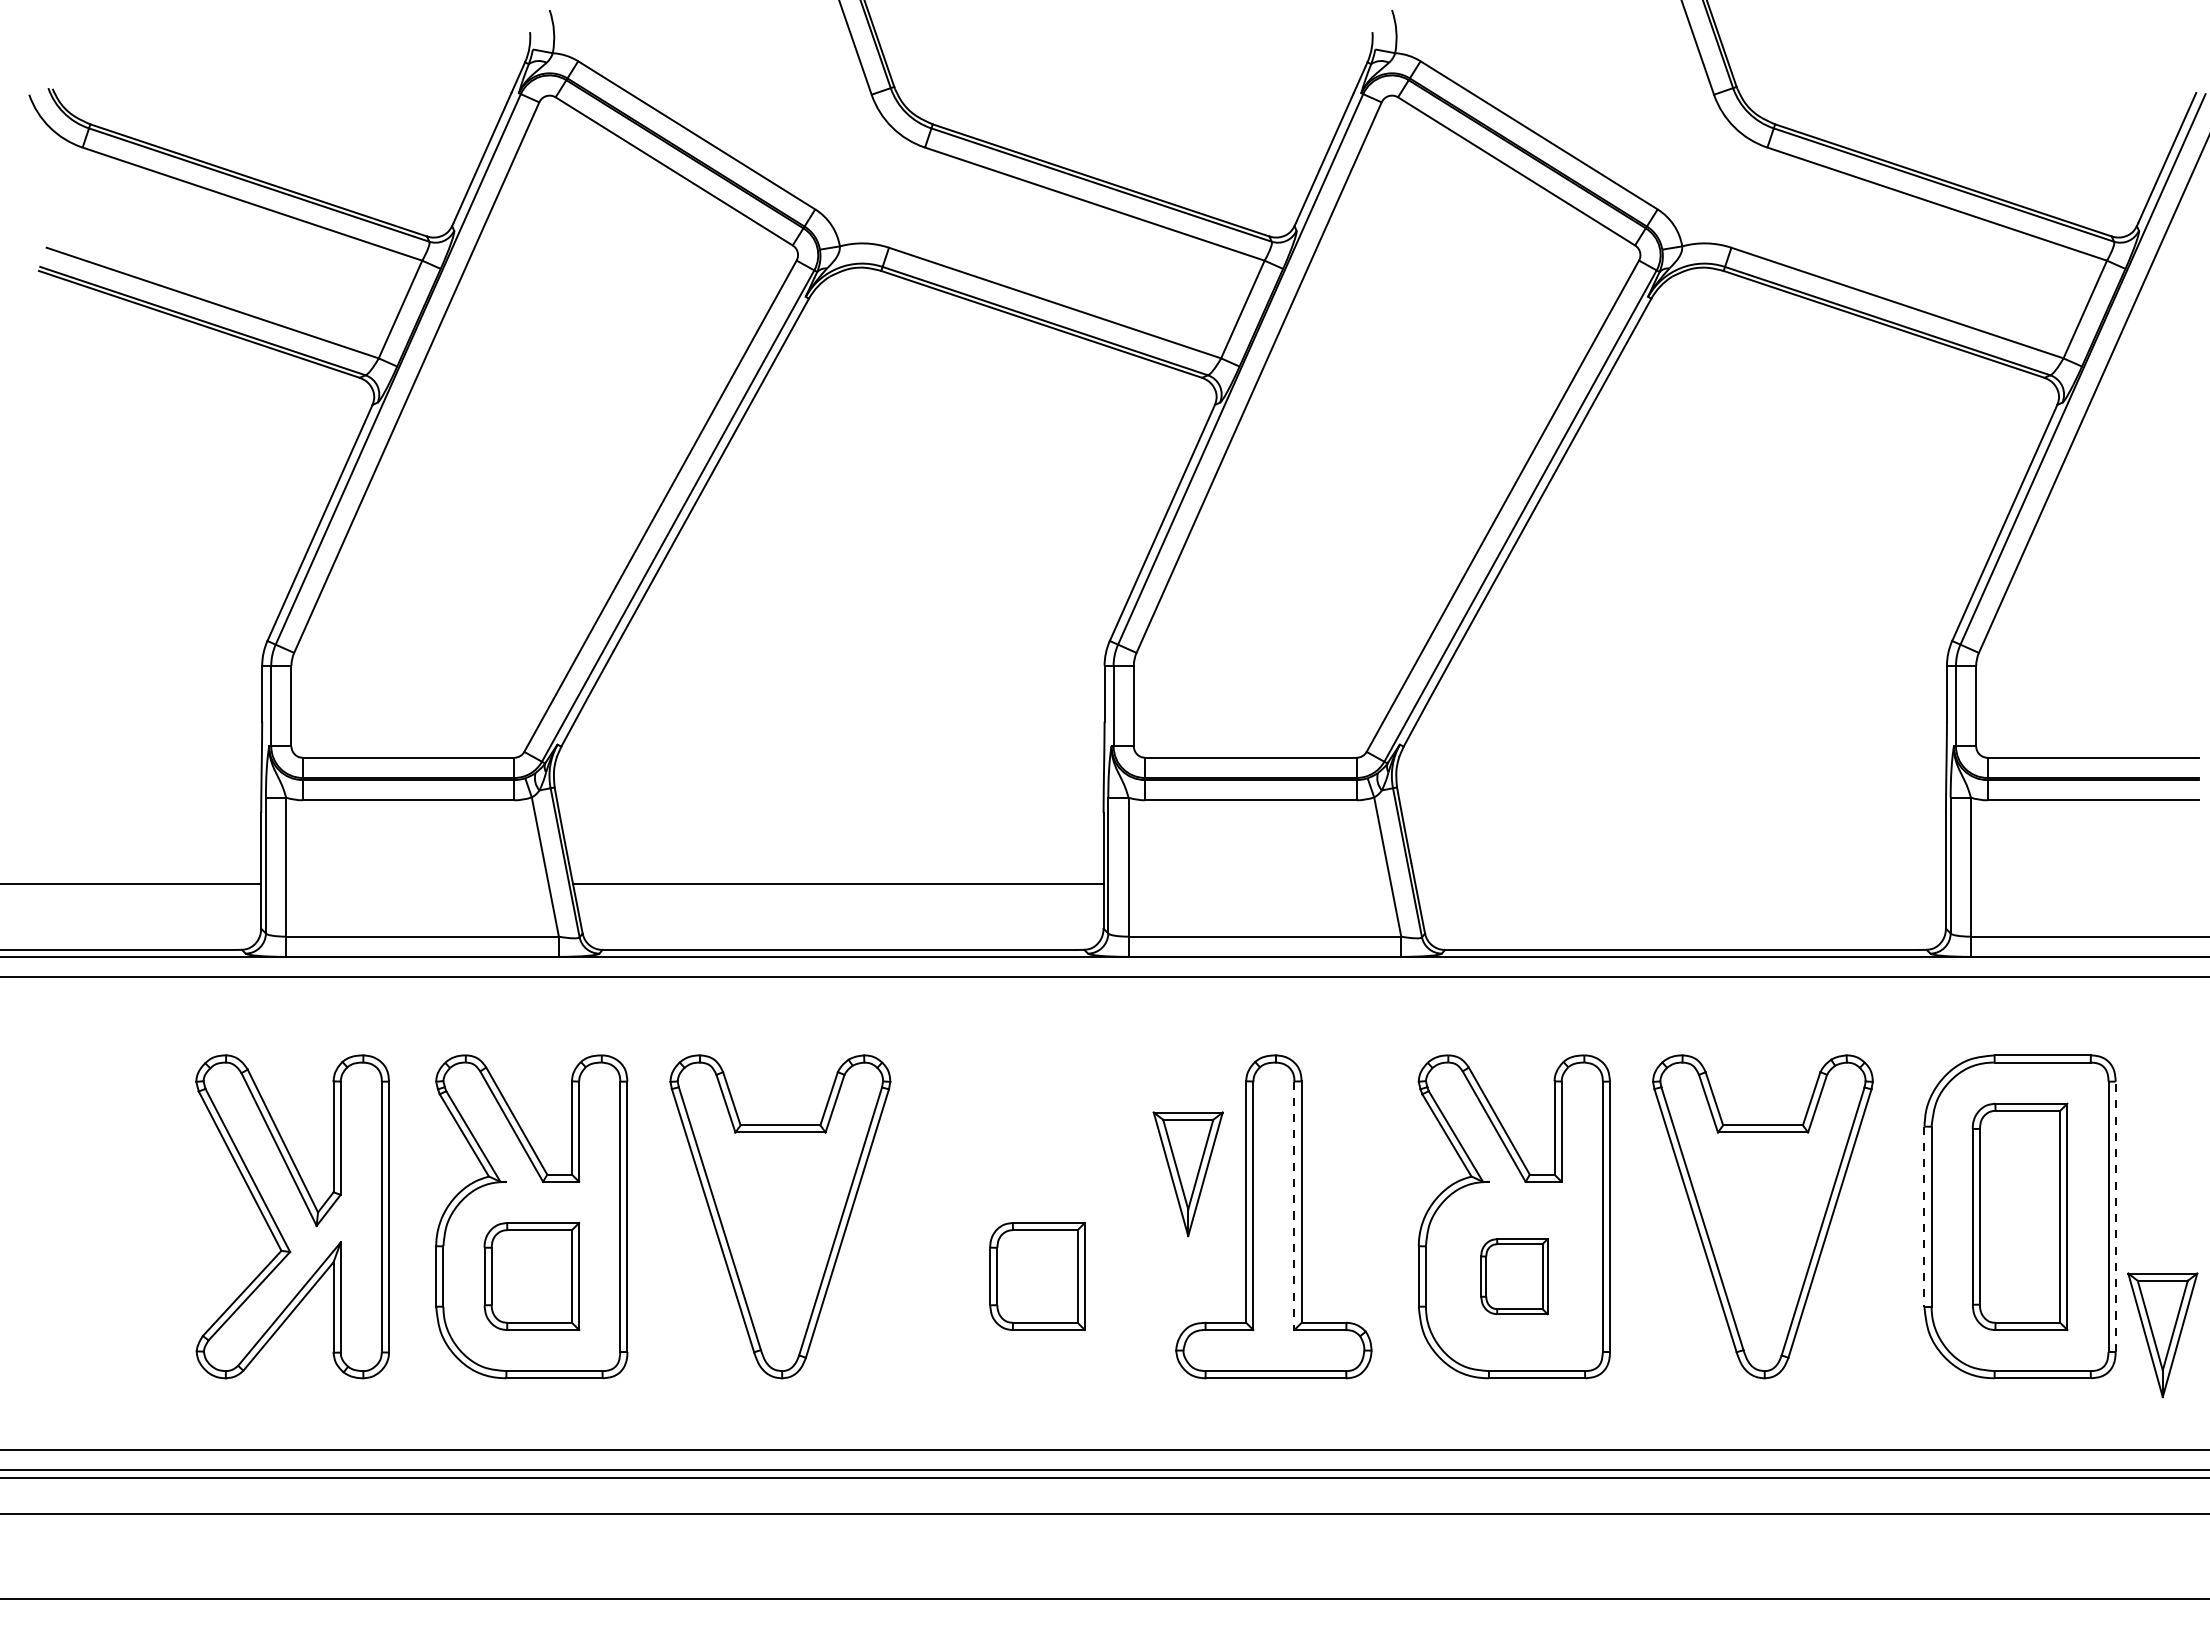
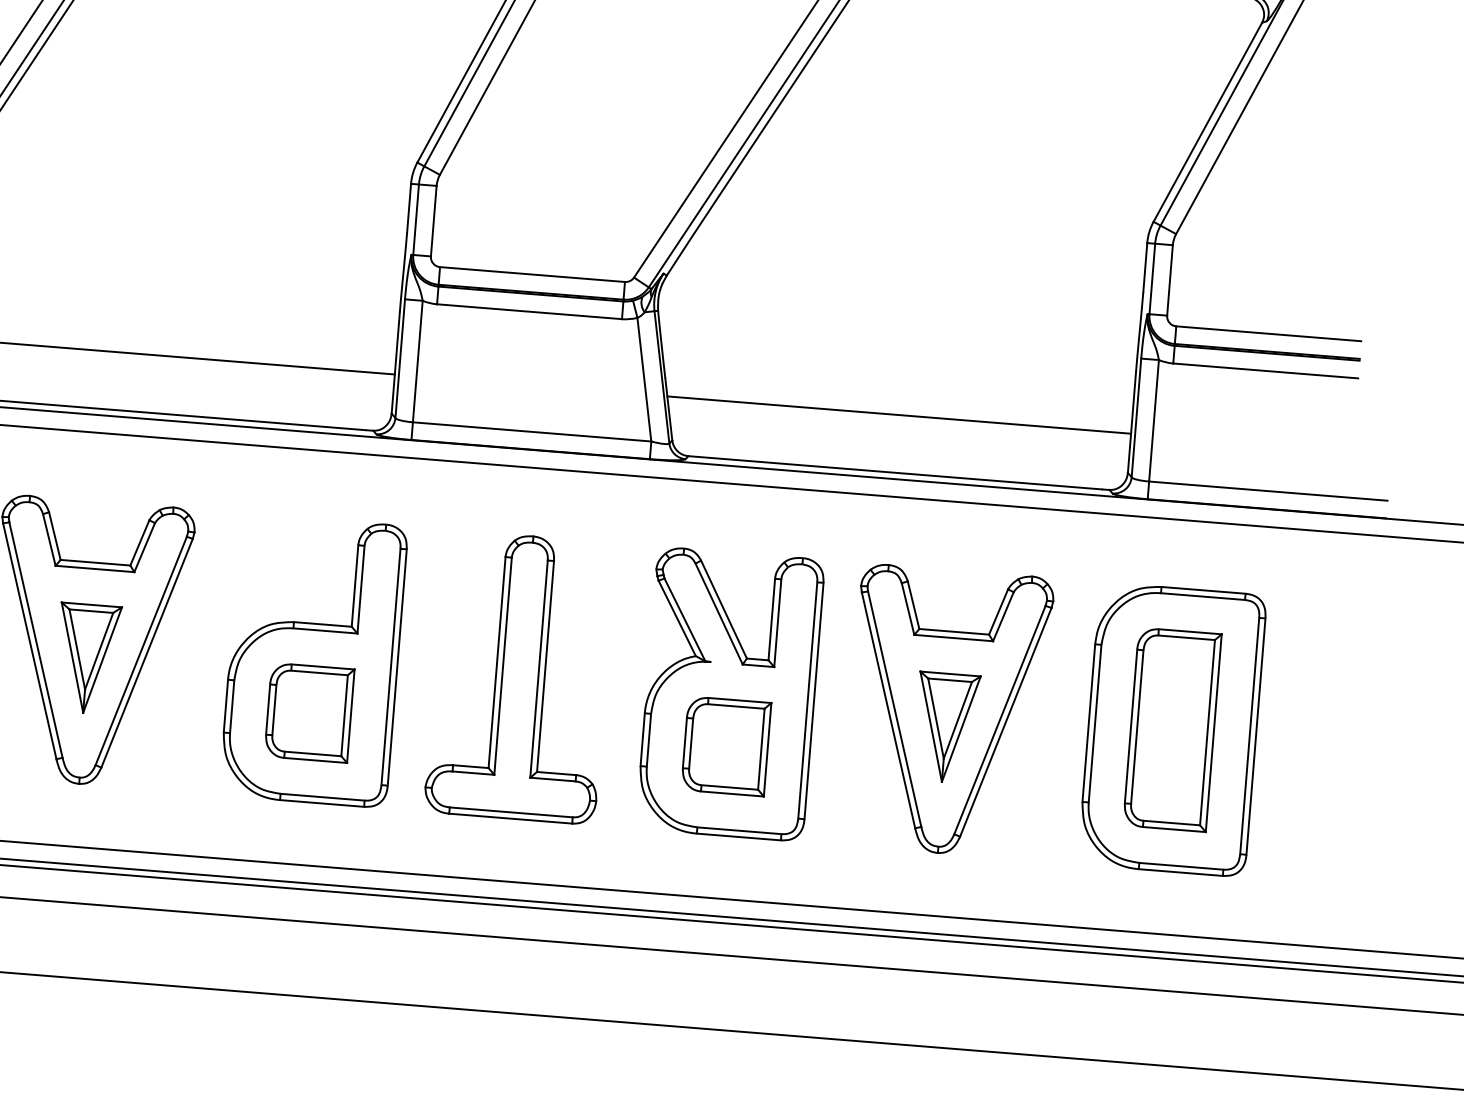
line: (1680, 883) -> (899, 414), added
part: (1187, 1174) -> (86, 658), moved
line: (1294, 1206) -> (539, 669), dashed -> solid
part: (1037, 1216) -> (313, 660), added
line: (2115, 1216) -> (1255, 736), dashed -> solid
line: (1924, 1217) -> (1088, 723), dashed -> solid
part: (1514, 1276) -> (726, 746), size x1.43
part: (2162, 1335) -> (945, 728), moved

